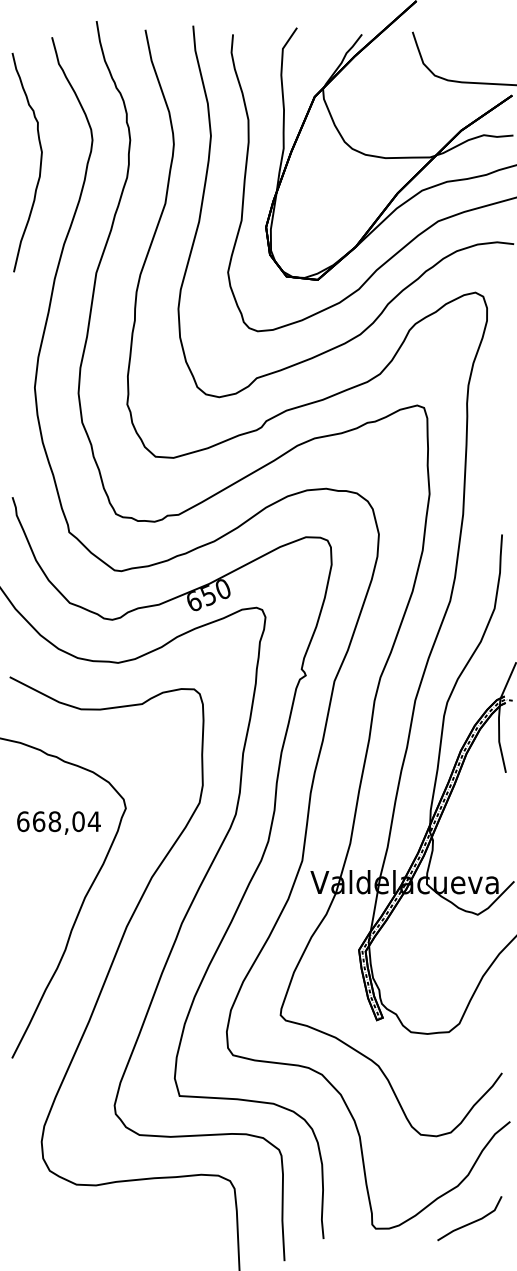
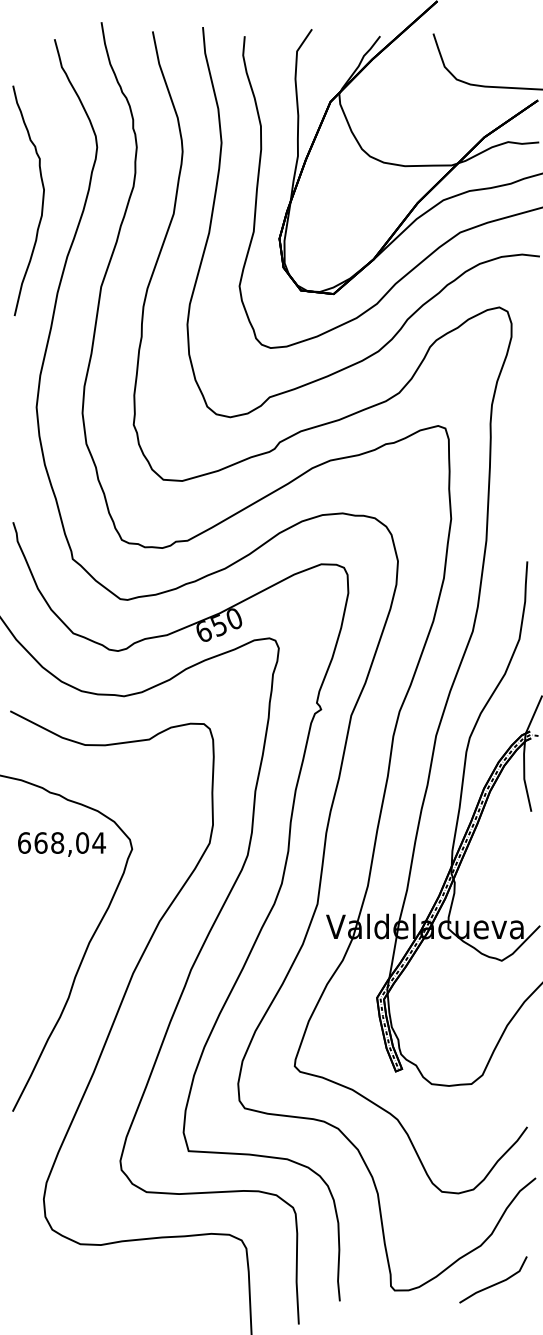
curve: (39, 167) -> (41, 205), moved
text: (58, 823) -> (61, 844), moved

